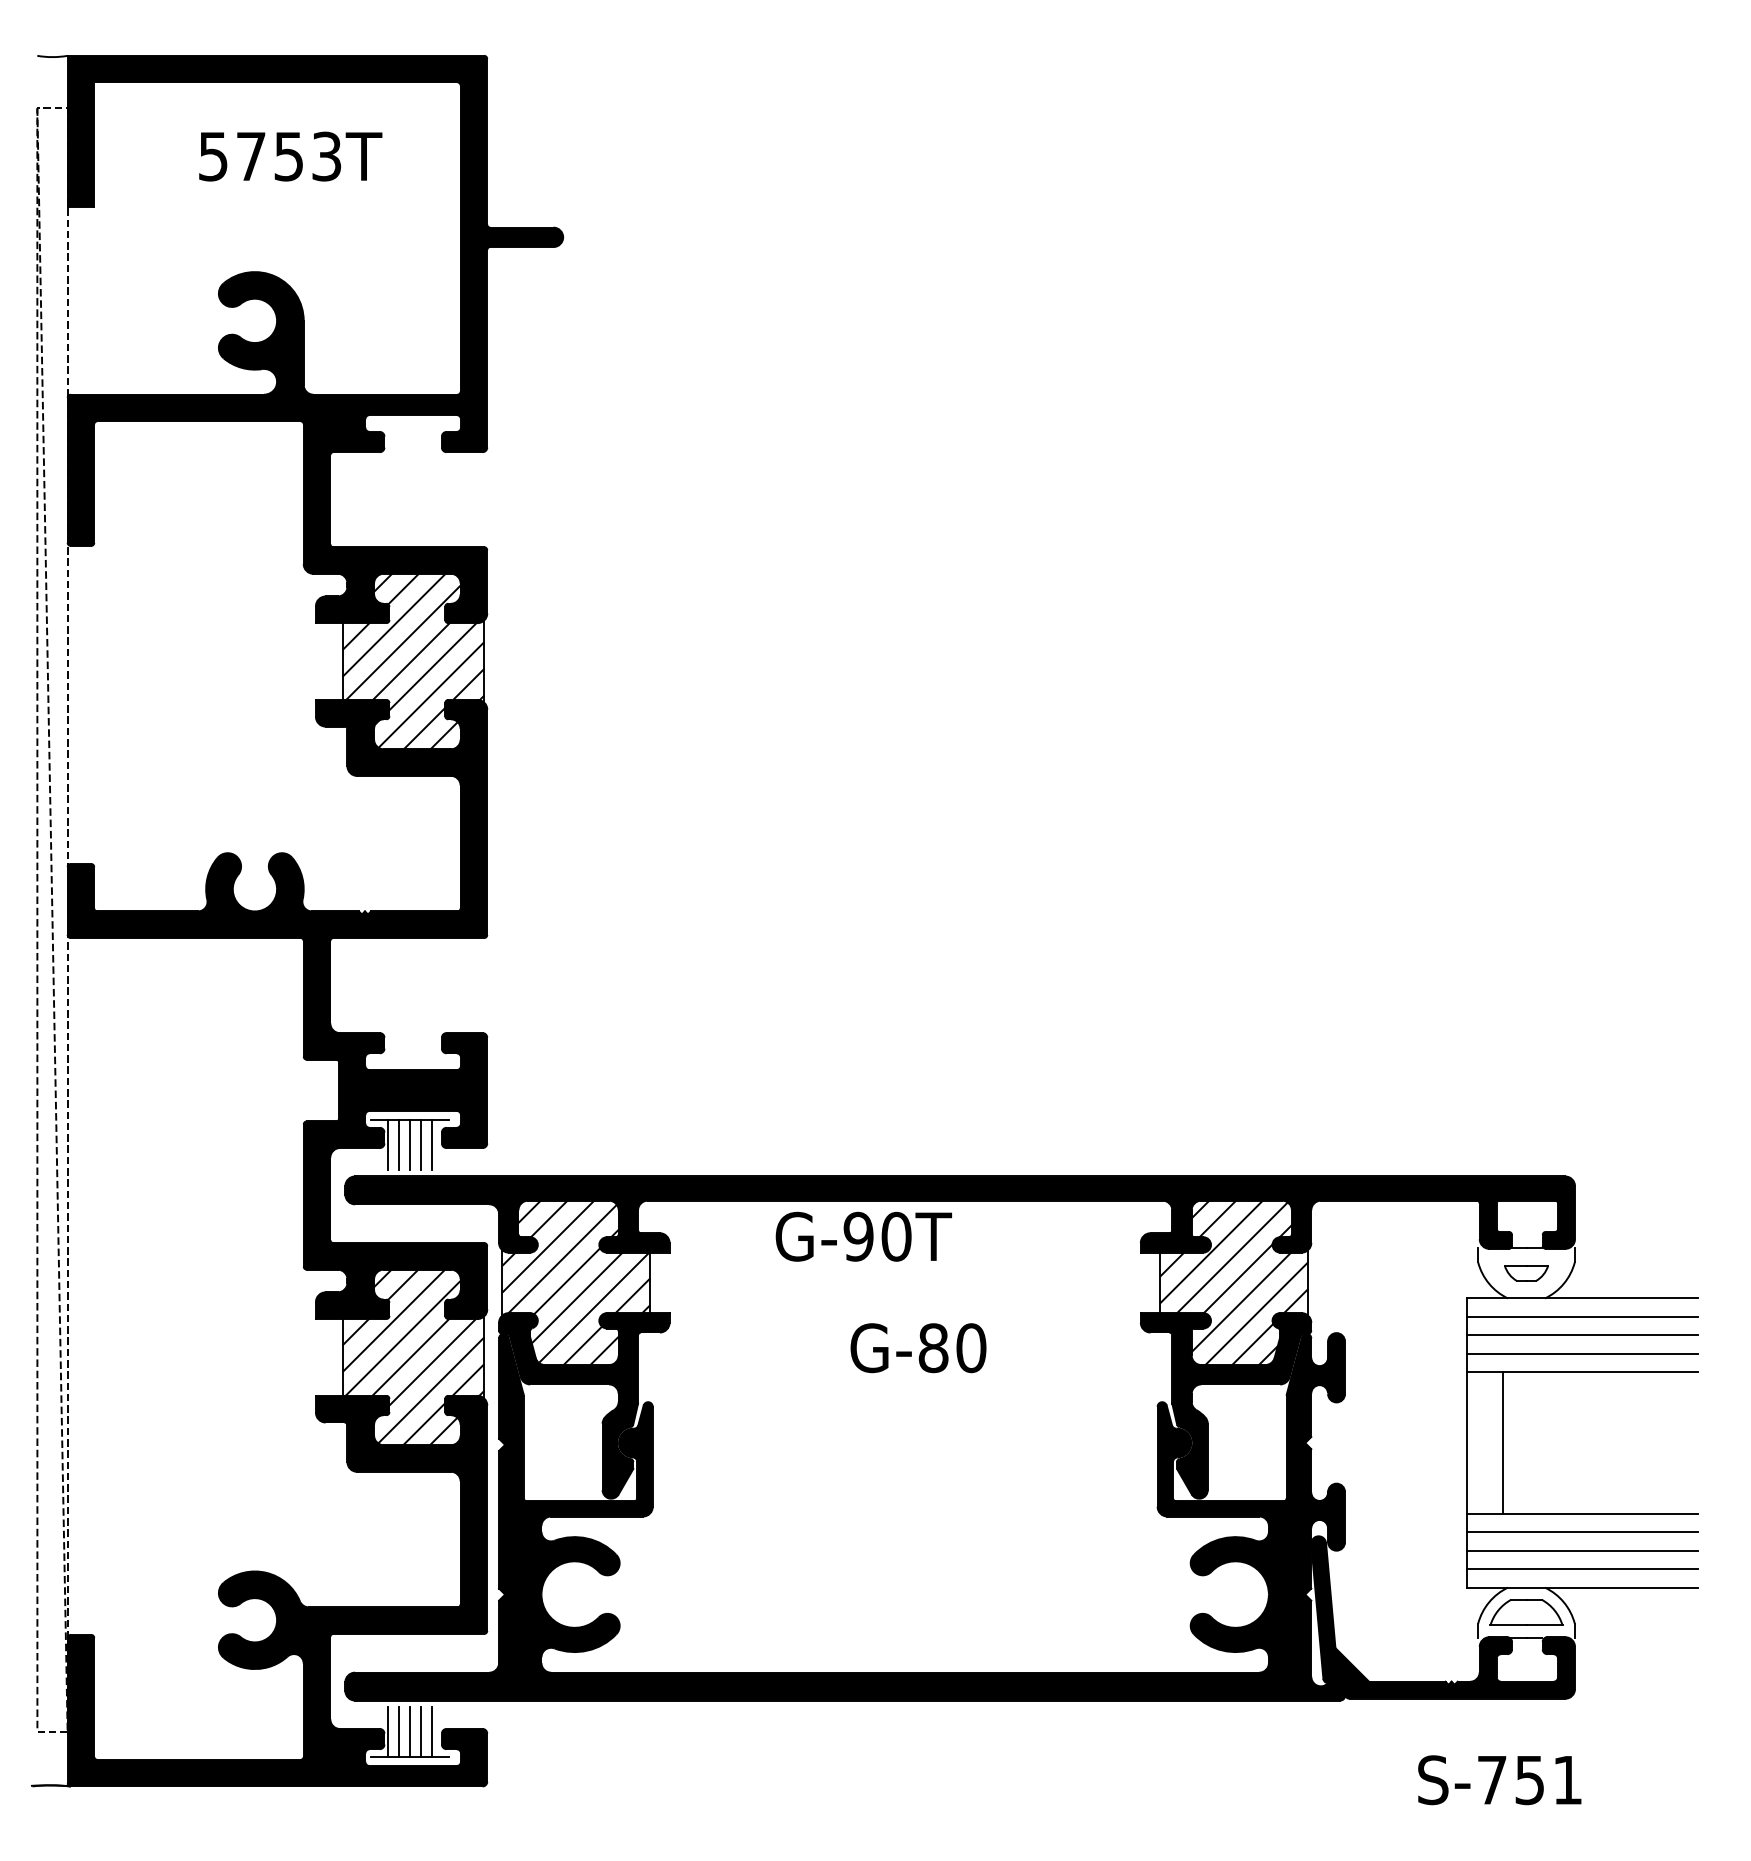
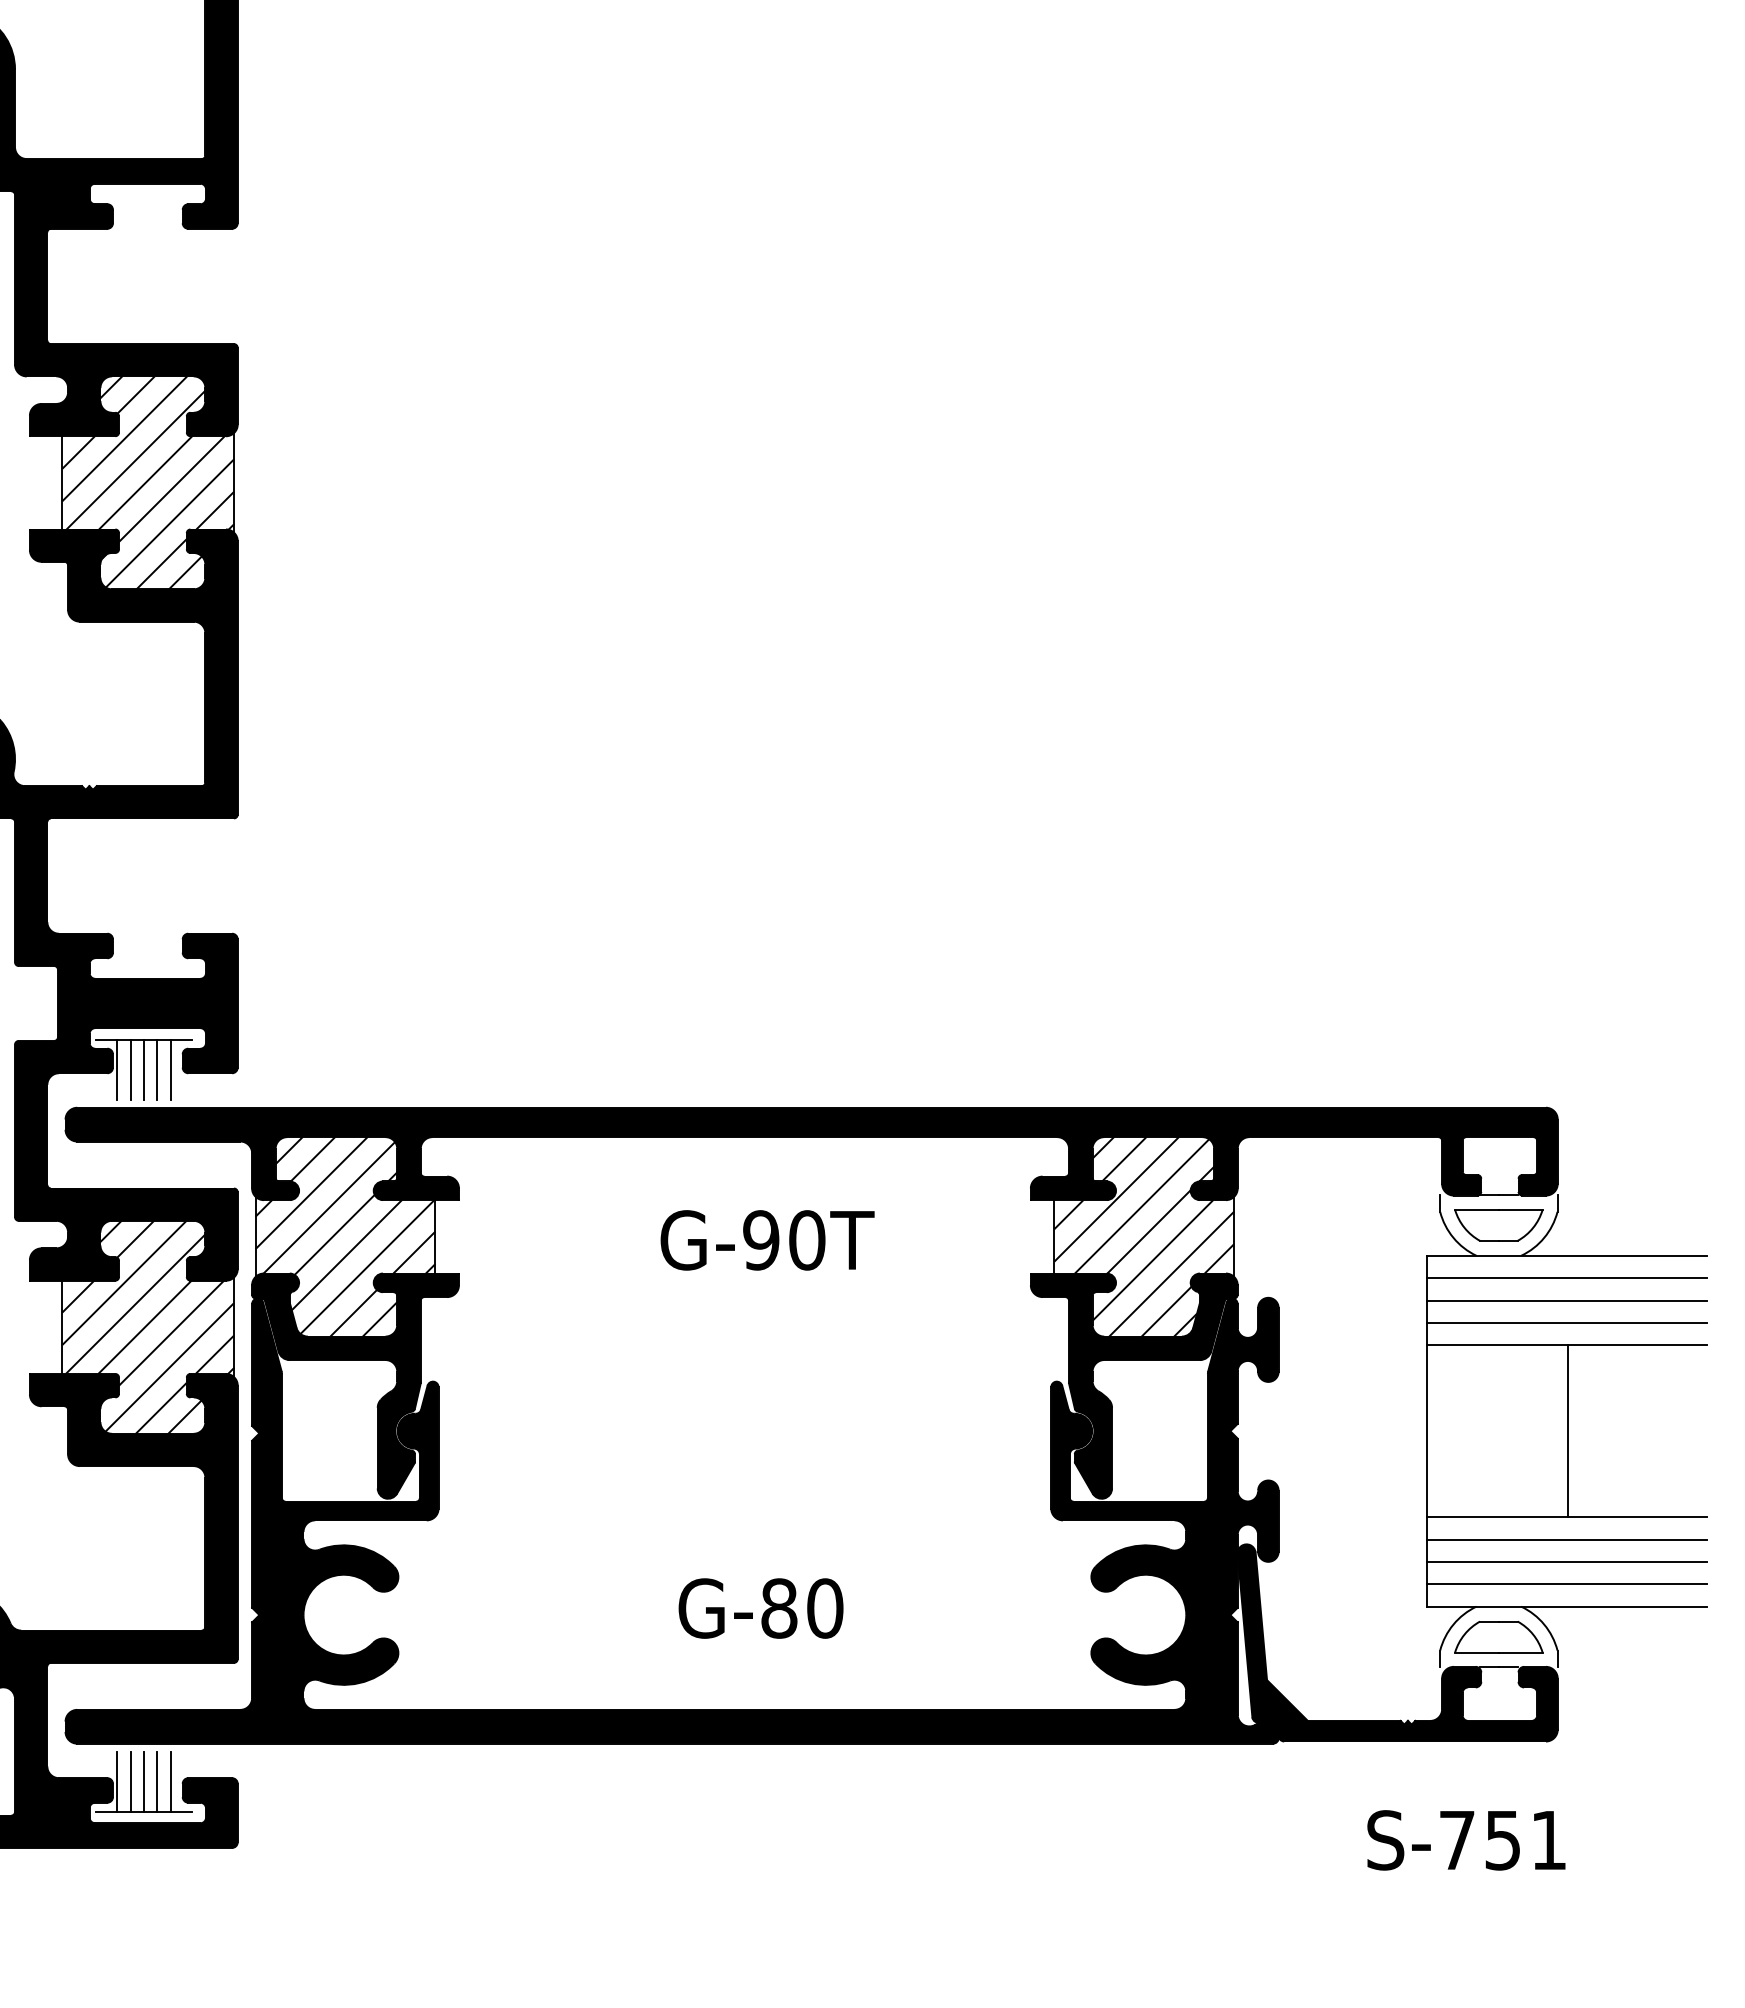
text: (863, 1236) -> (767, 1240), moved
part: (1526, 1273) -> (1498, 1225), size x1.67
text: (918, 1348) -> (761, 1608), moved
line: (1502, 1442) -> (1568, 1430), moved

